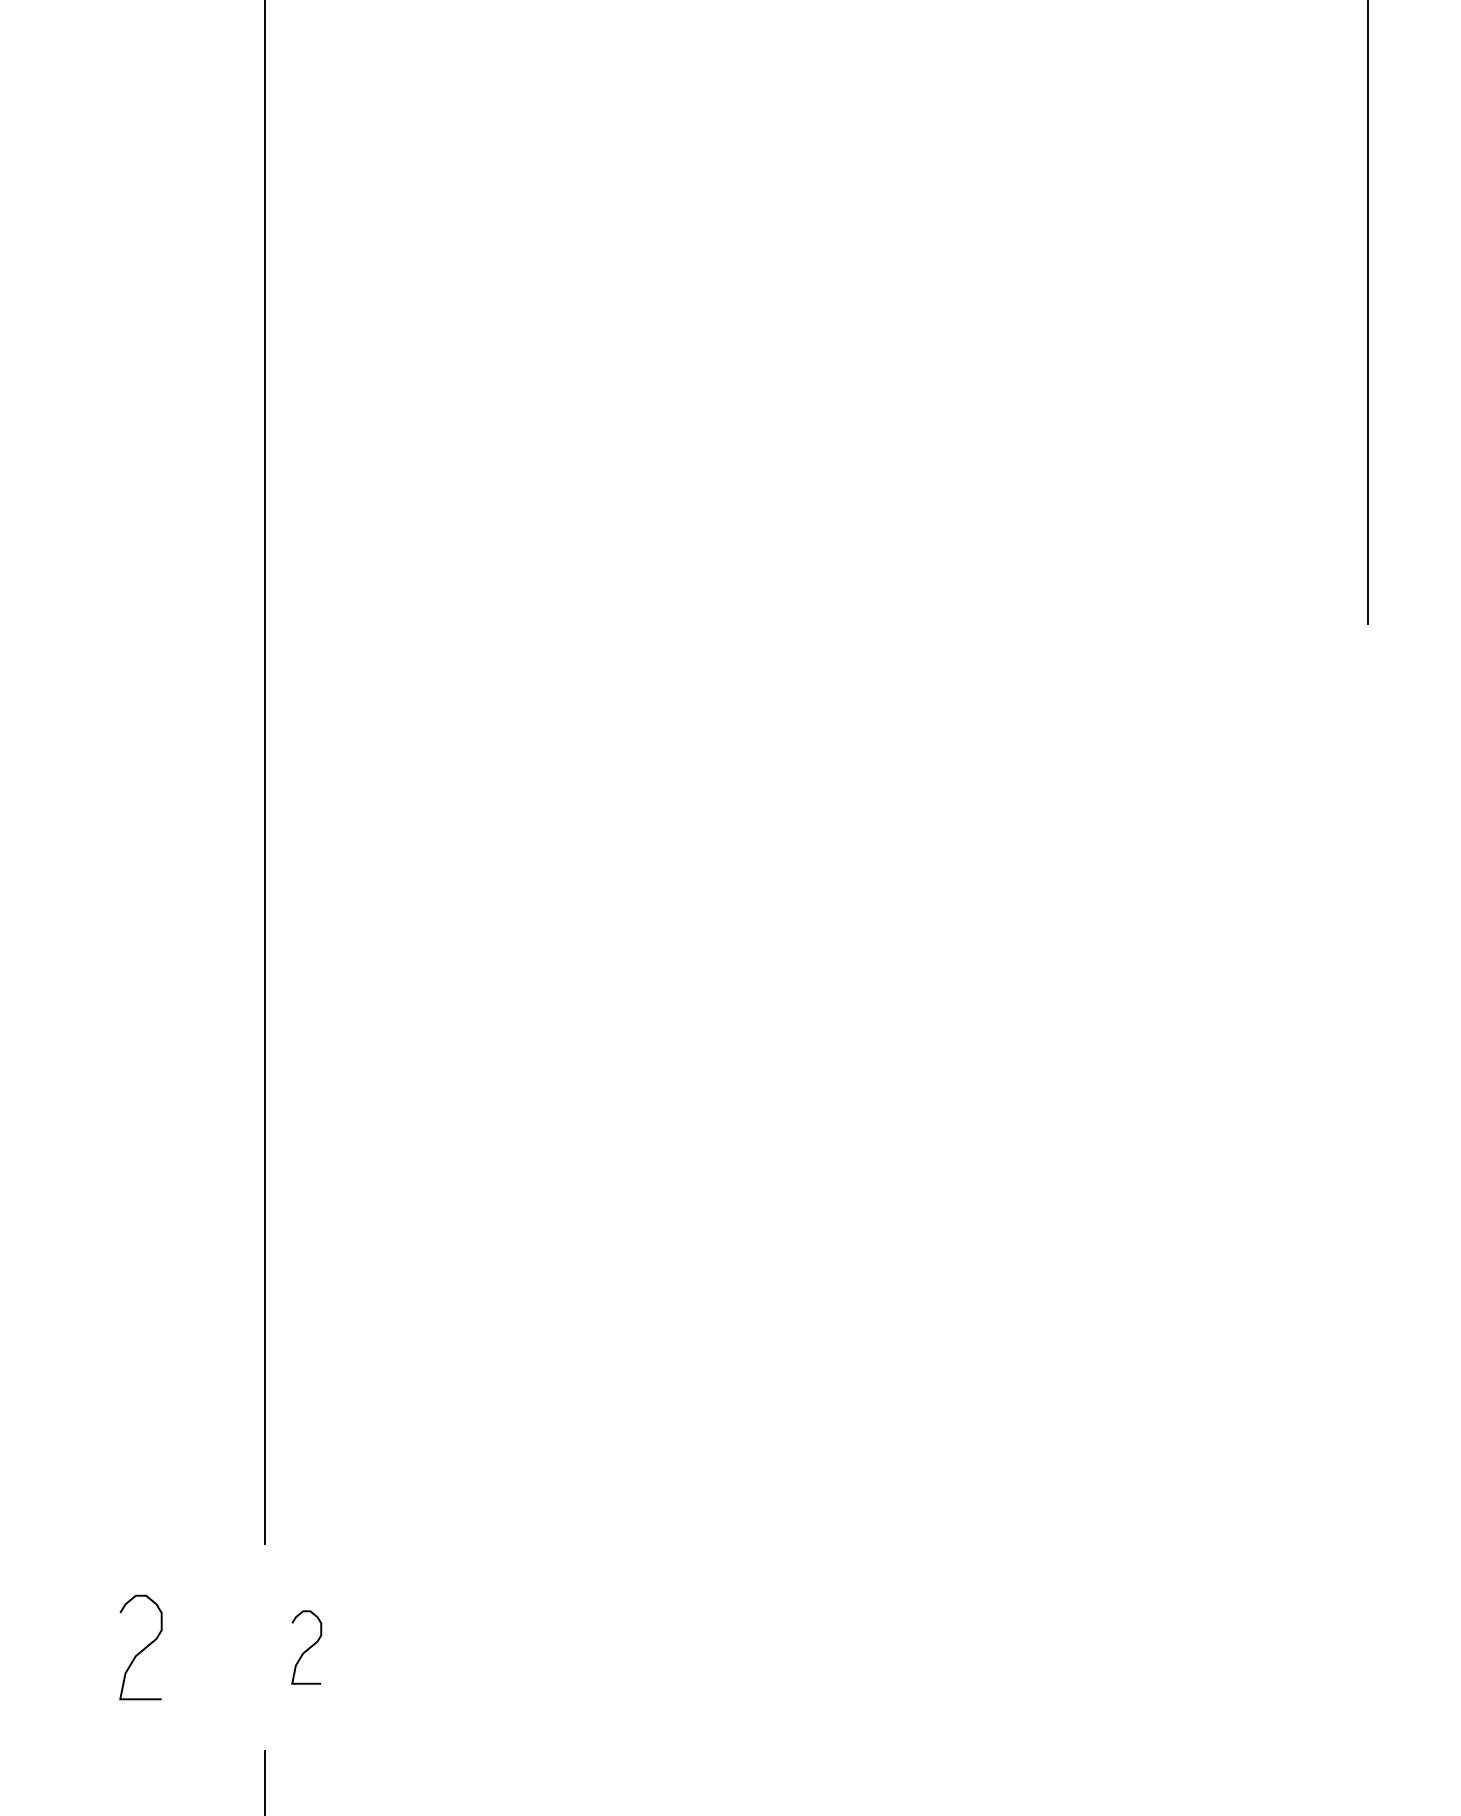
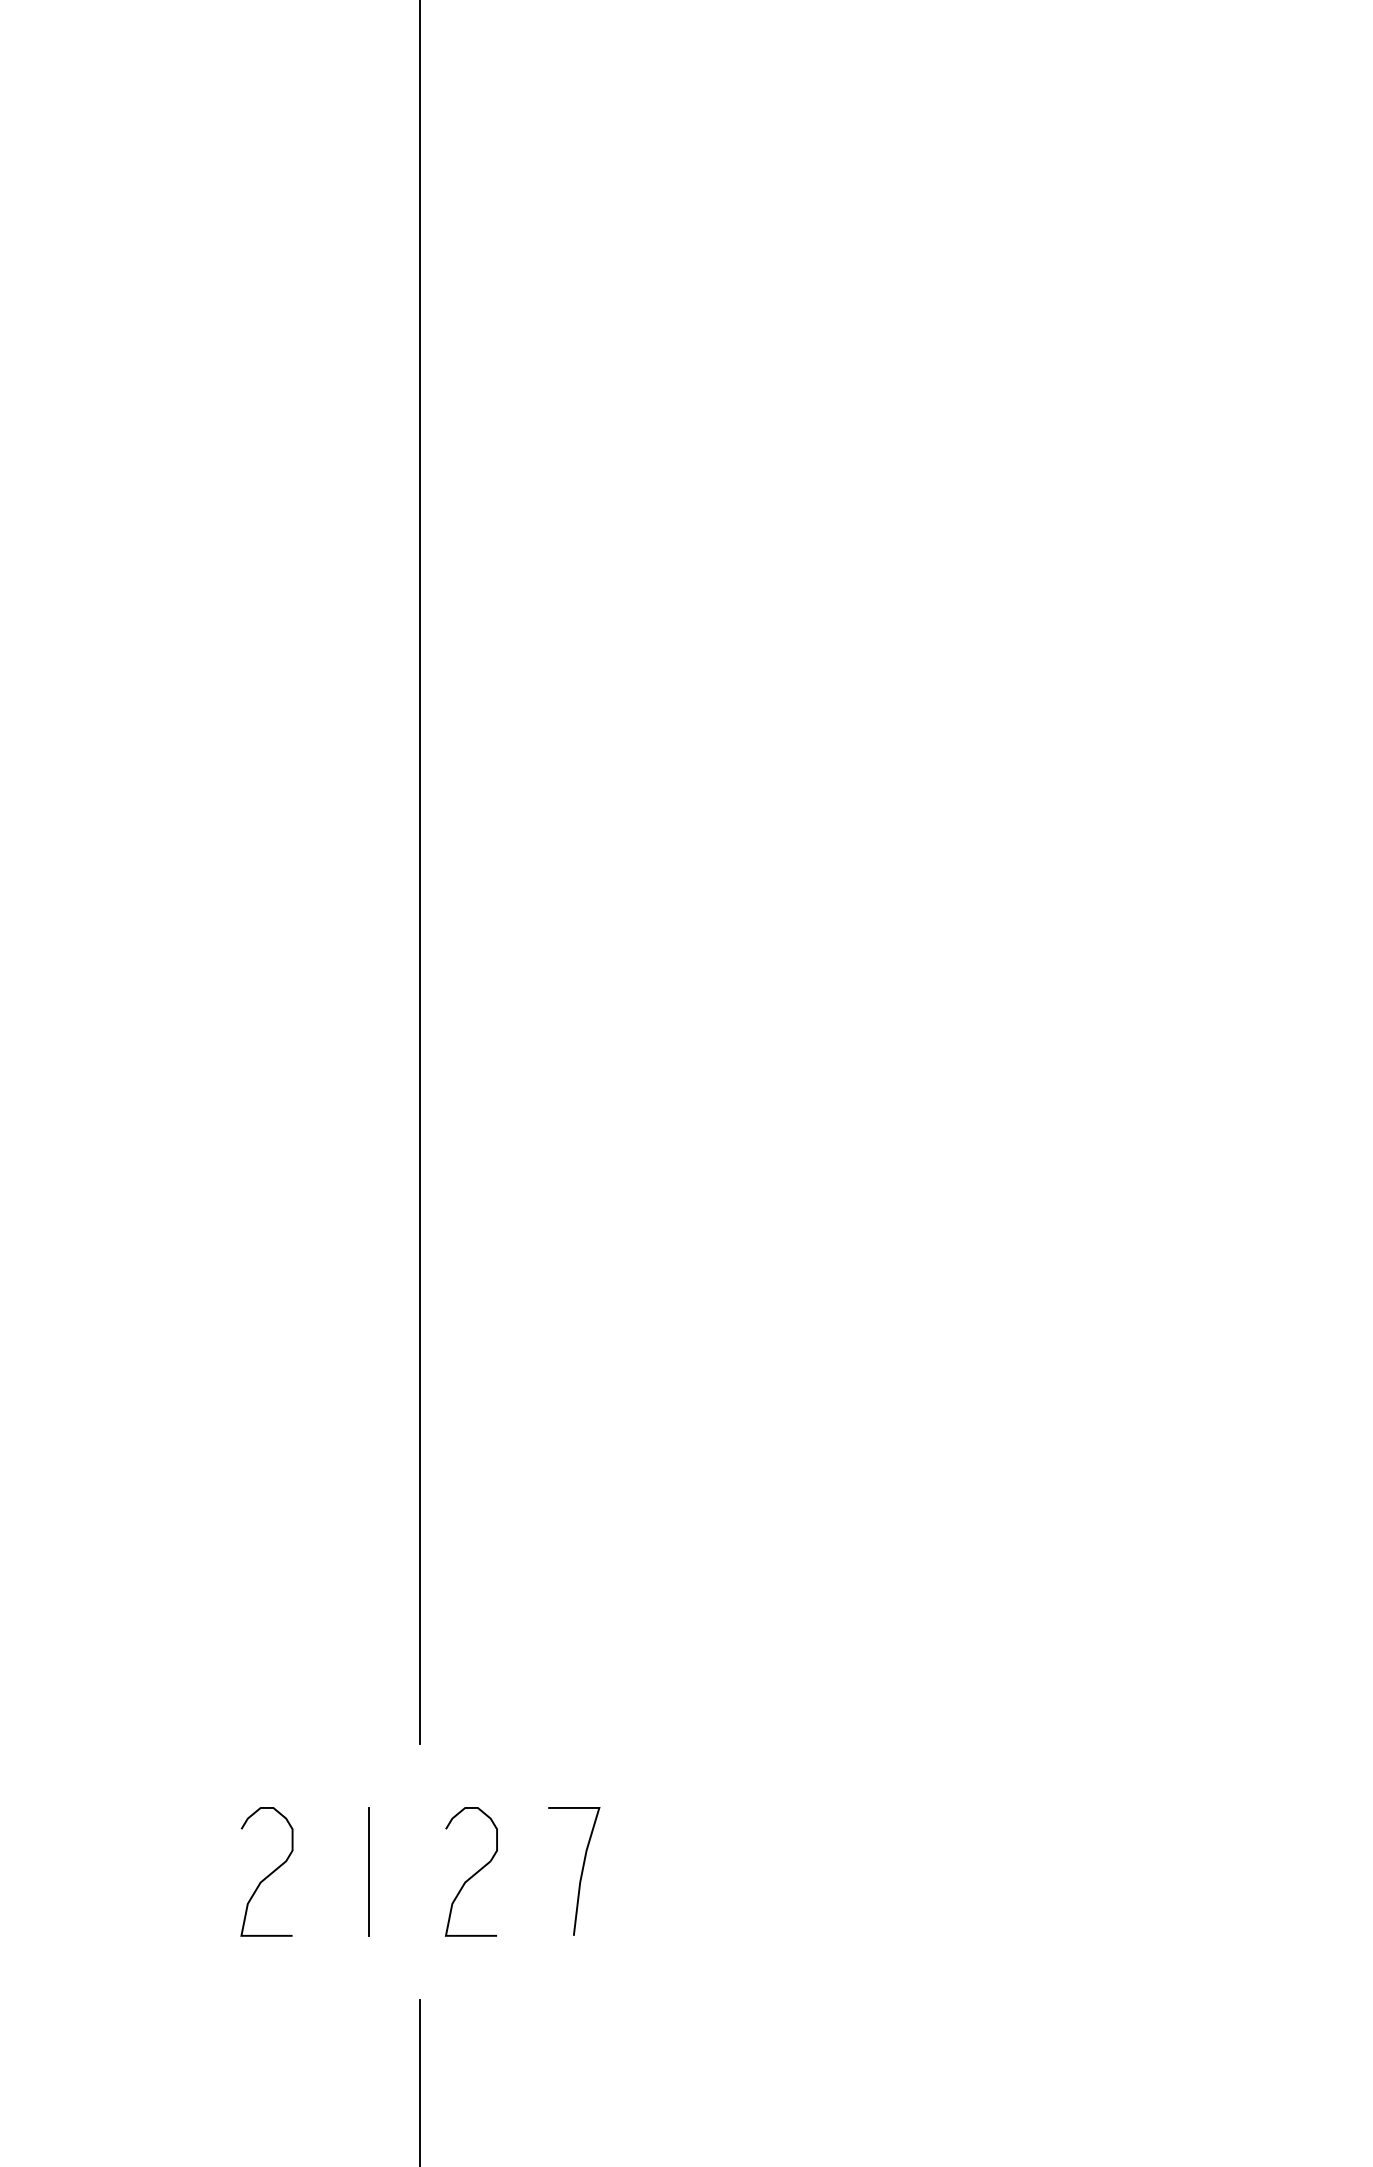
curve: (395, 1646) -> (581, 1870), added
line: (223, 1647) -> (368, 1871), added
part: (306, 1647) -> (471, 1871), size x1.43

